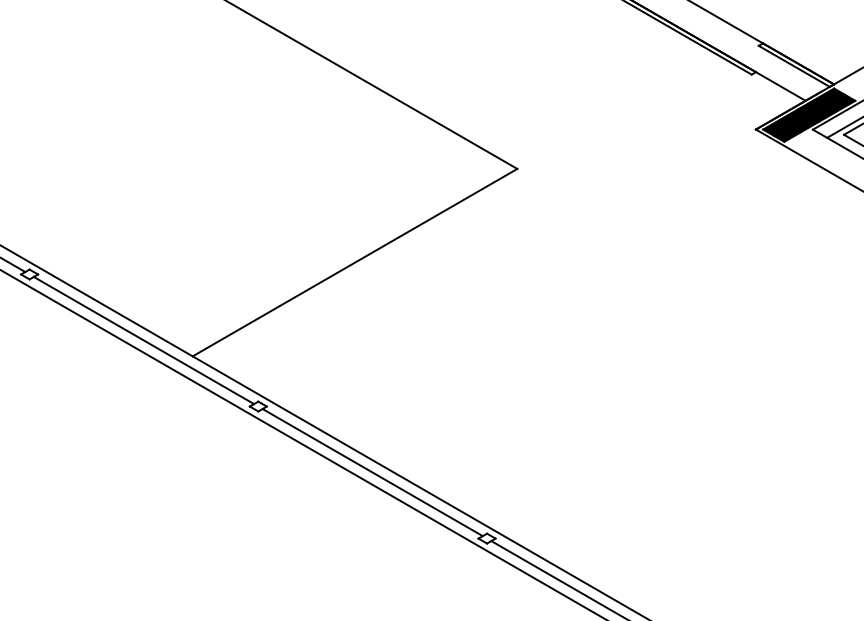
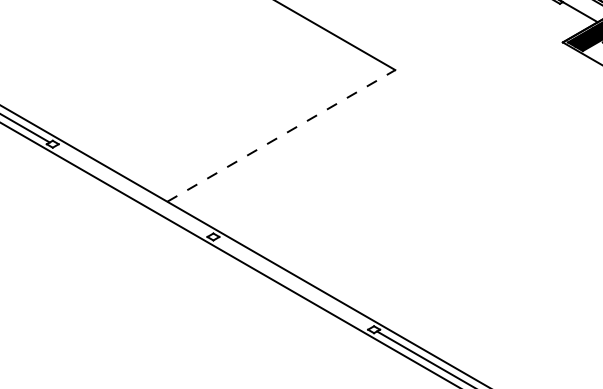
line: (355, 262) -> (281, 135), solid -> dashed
line: (143, 340) -> (132, 190), removed
line: (372, 472) -> (293, 283), removed

